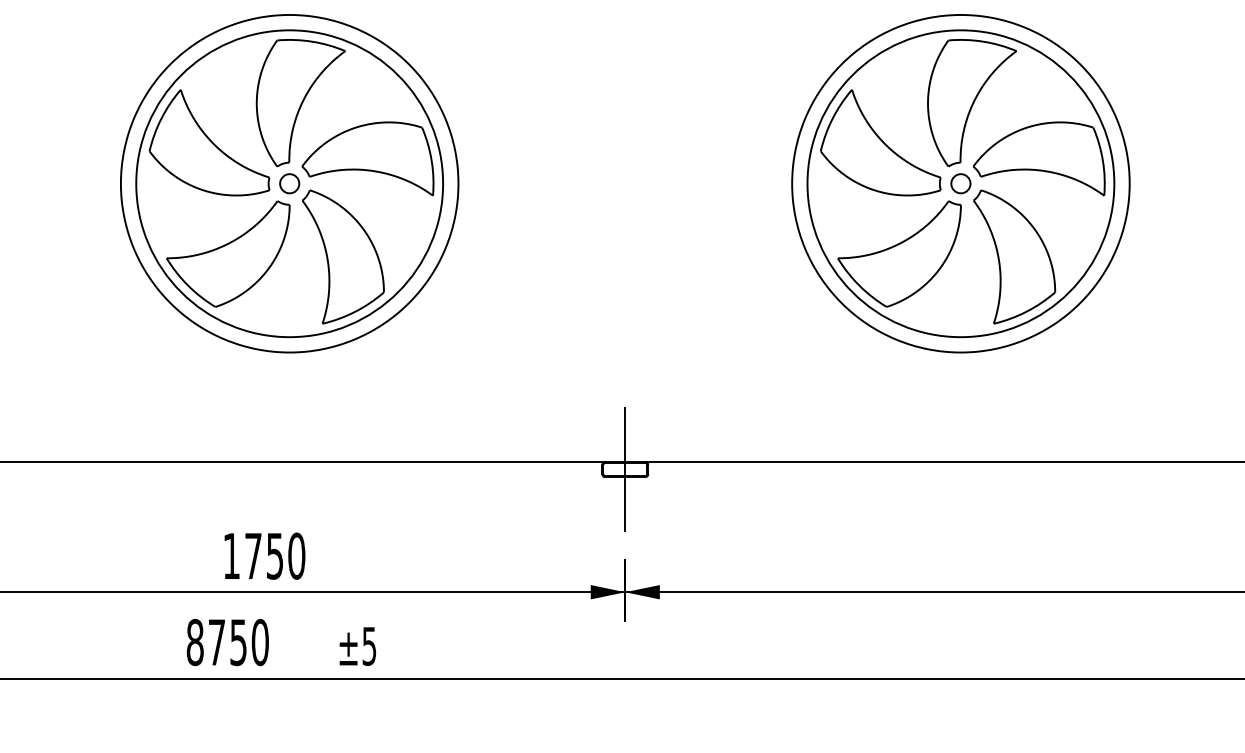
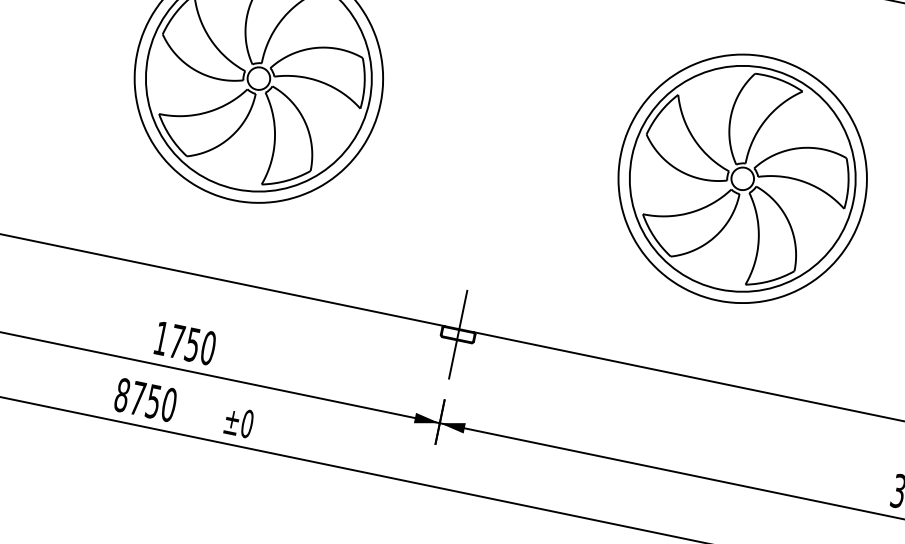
circle: (289, 183) -> (258, 78), size x1.6
circle: (960, 183) -> (742, 178), size x1.6
text: (369, 645) -> (247, 423), ±5 -> ±0

